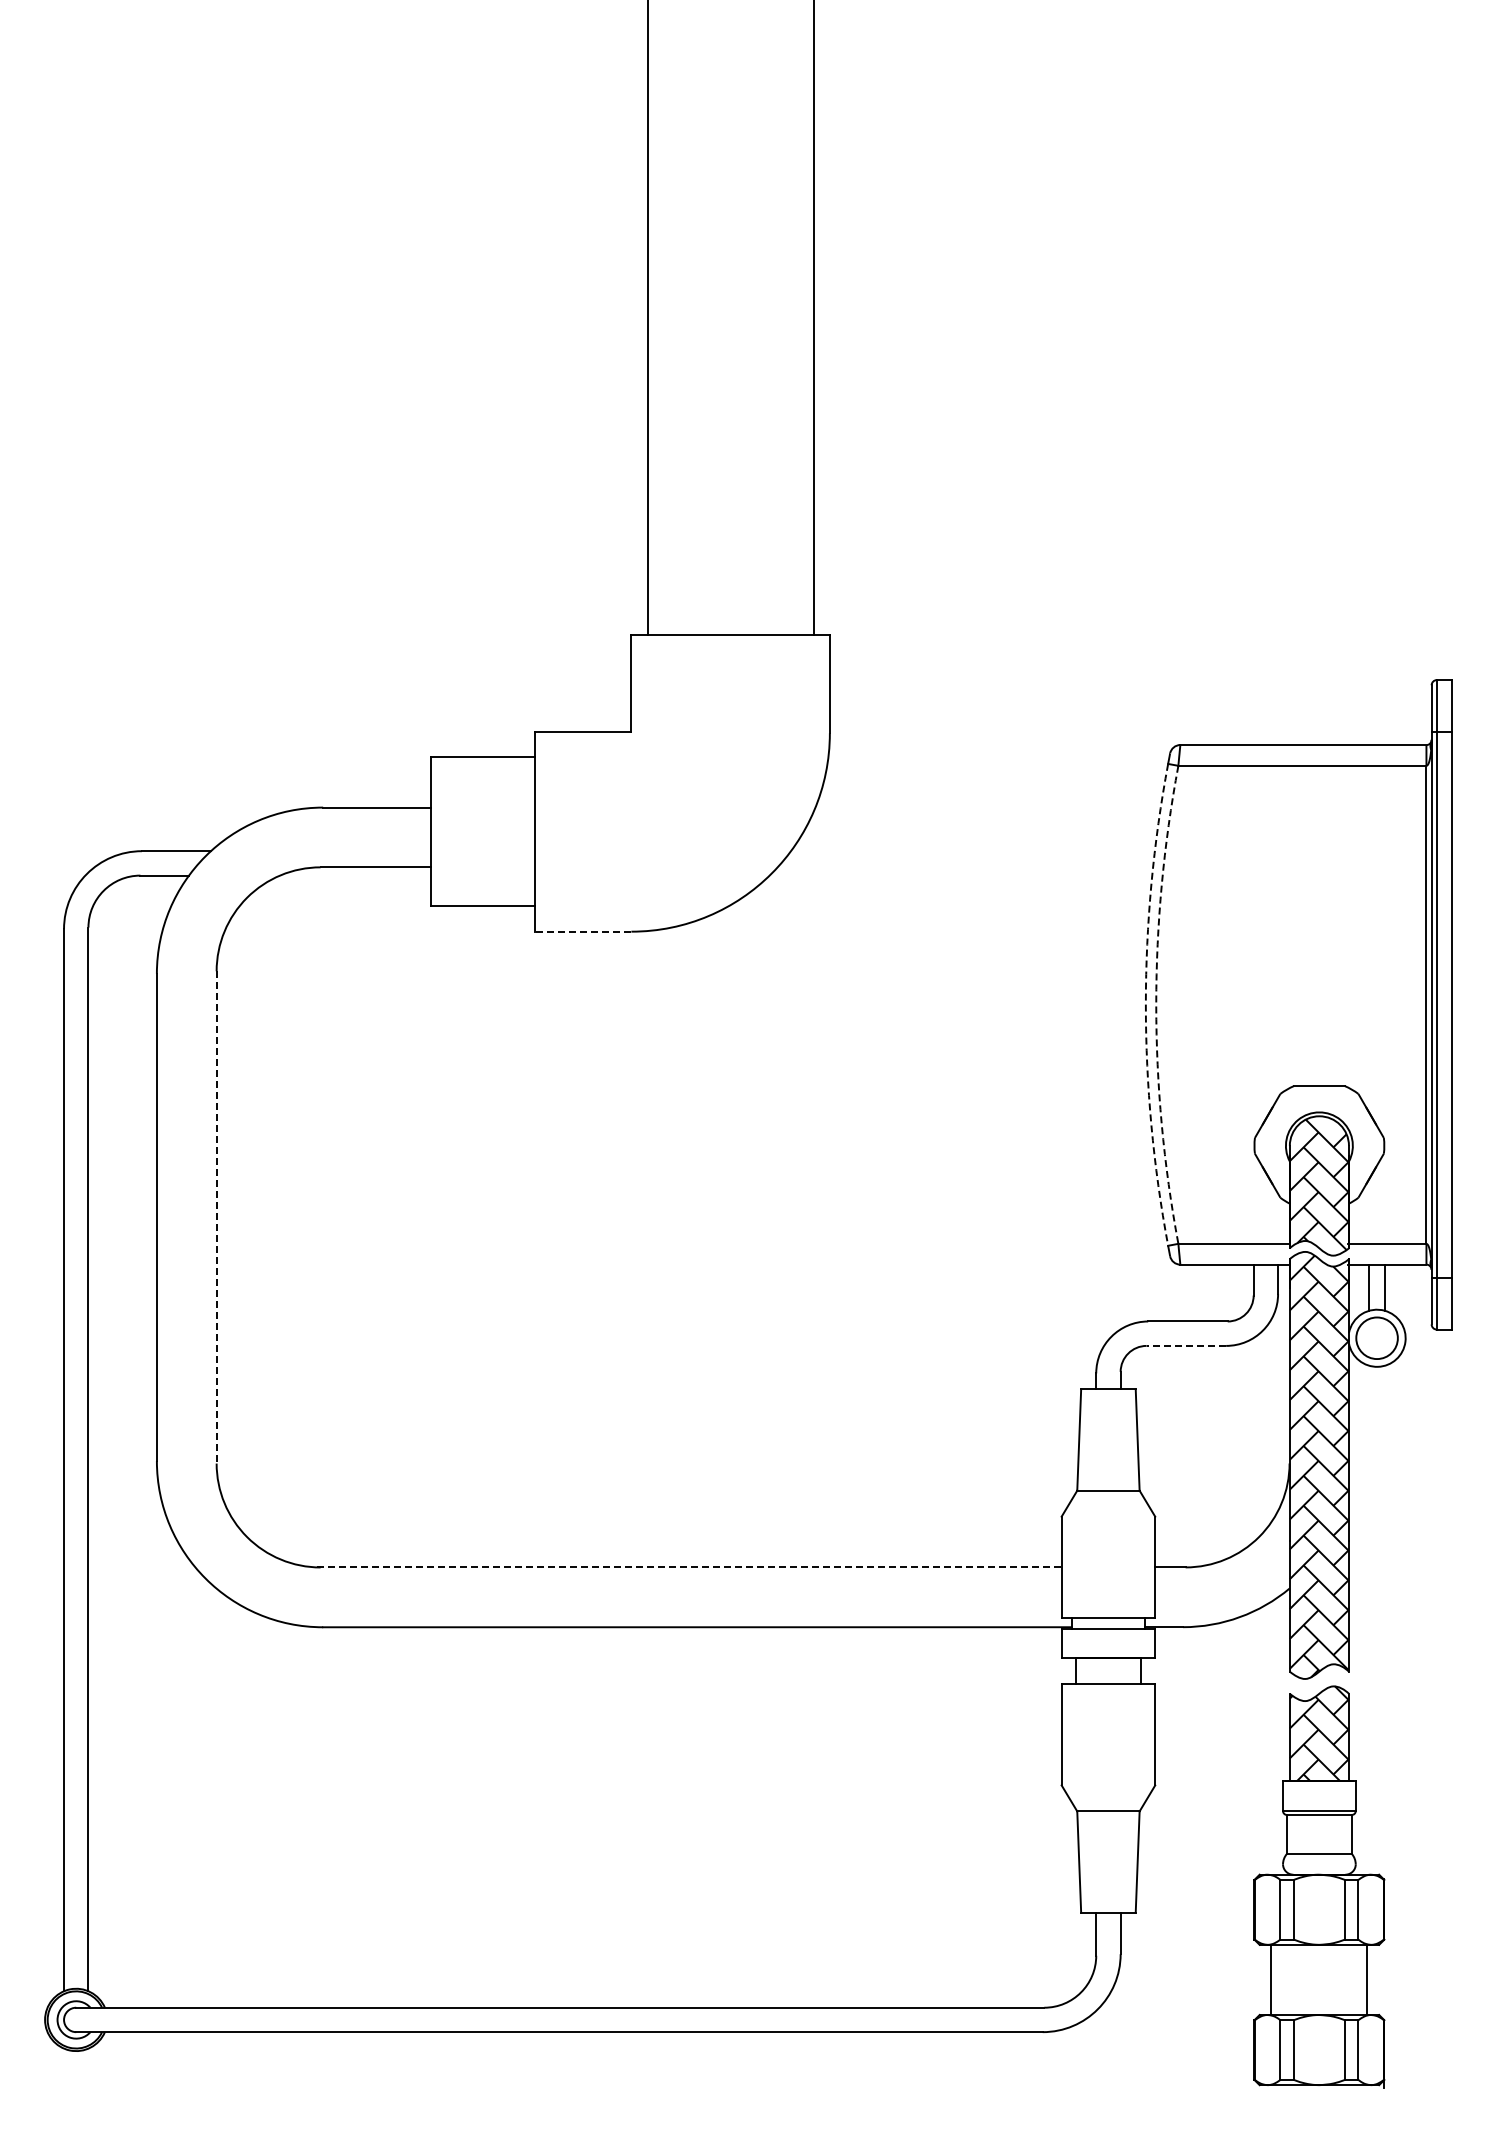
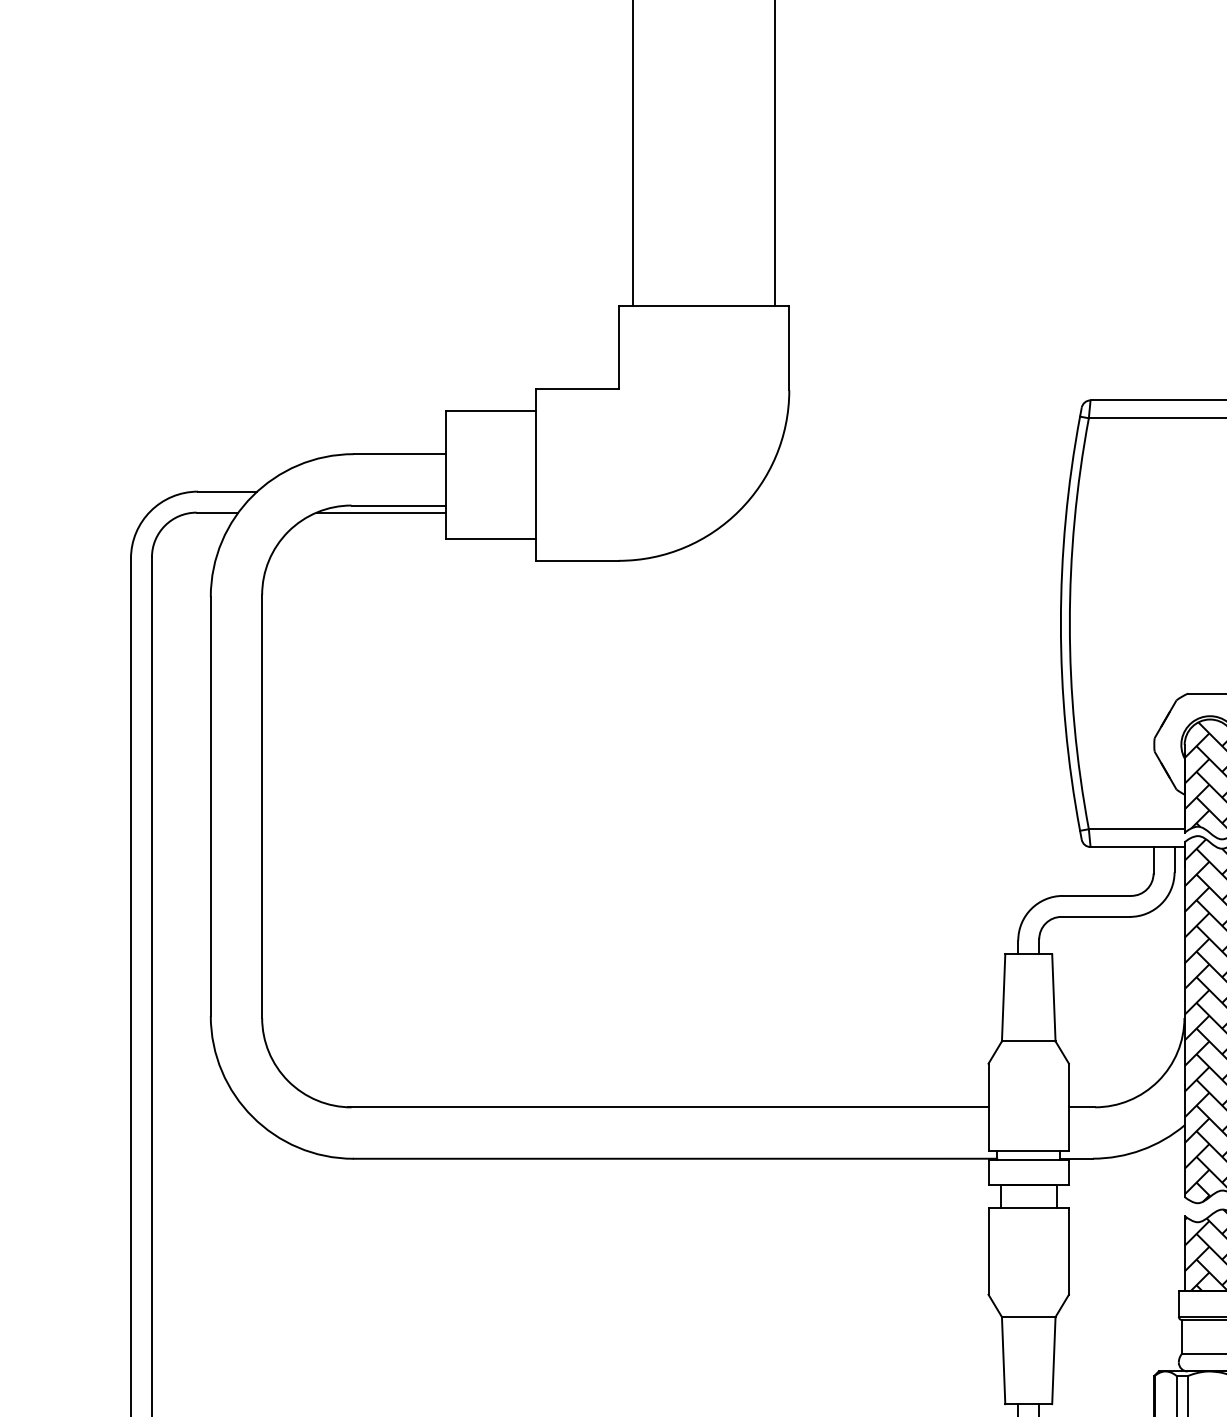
line: (355, 875) -> (381, 512), added
line: (582, 931) -> (576, 560), dashed -> solid
arc: (1145, 1004) -> (1060, 623), dashed -> solid
arc: (1156, 1004) -> (1070, 623), dashed -> solid
line: (216, 1217) -> (262, 806), dashed -> solid
line: (1186, 1345) -> (1095, 916), dashed -> solid
line: (689, 1567) -> (668, 1107), dashed -> solid

